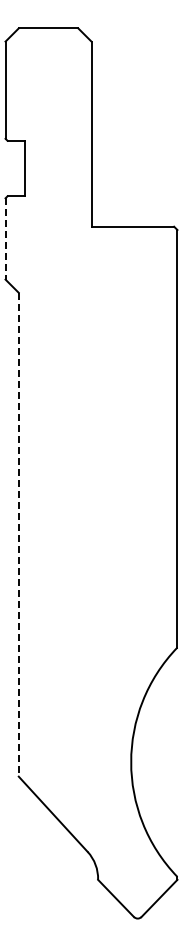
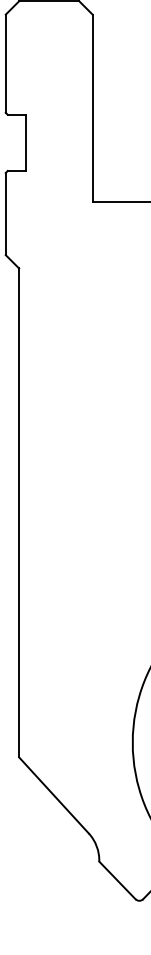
line: (5, 238) -> (5, 213), dashed -> solid
line: (18, 534) -> (18, 512), dashed -> solid

